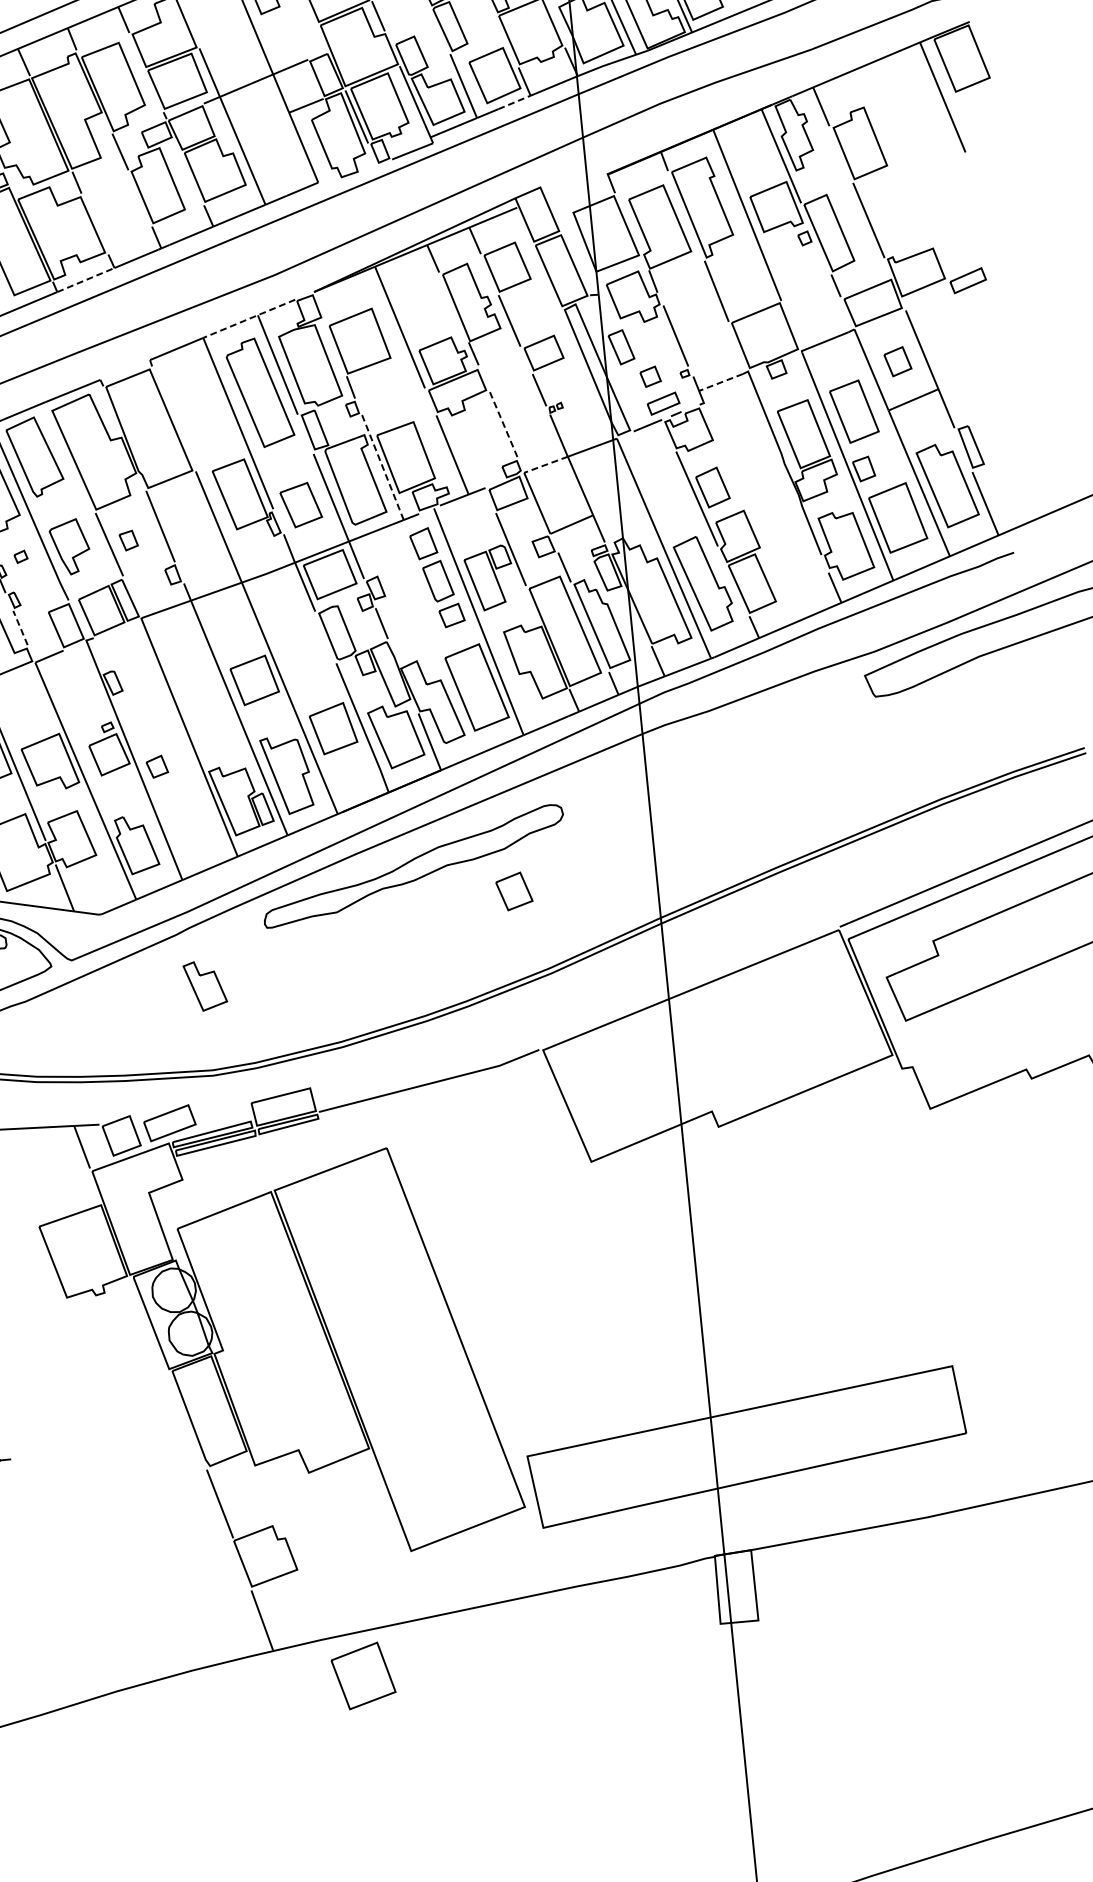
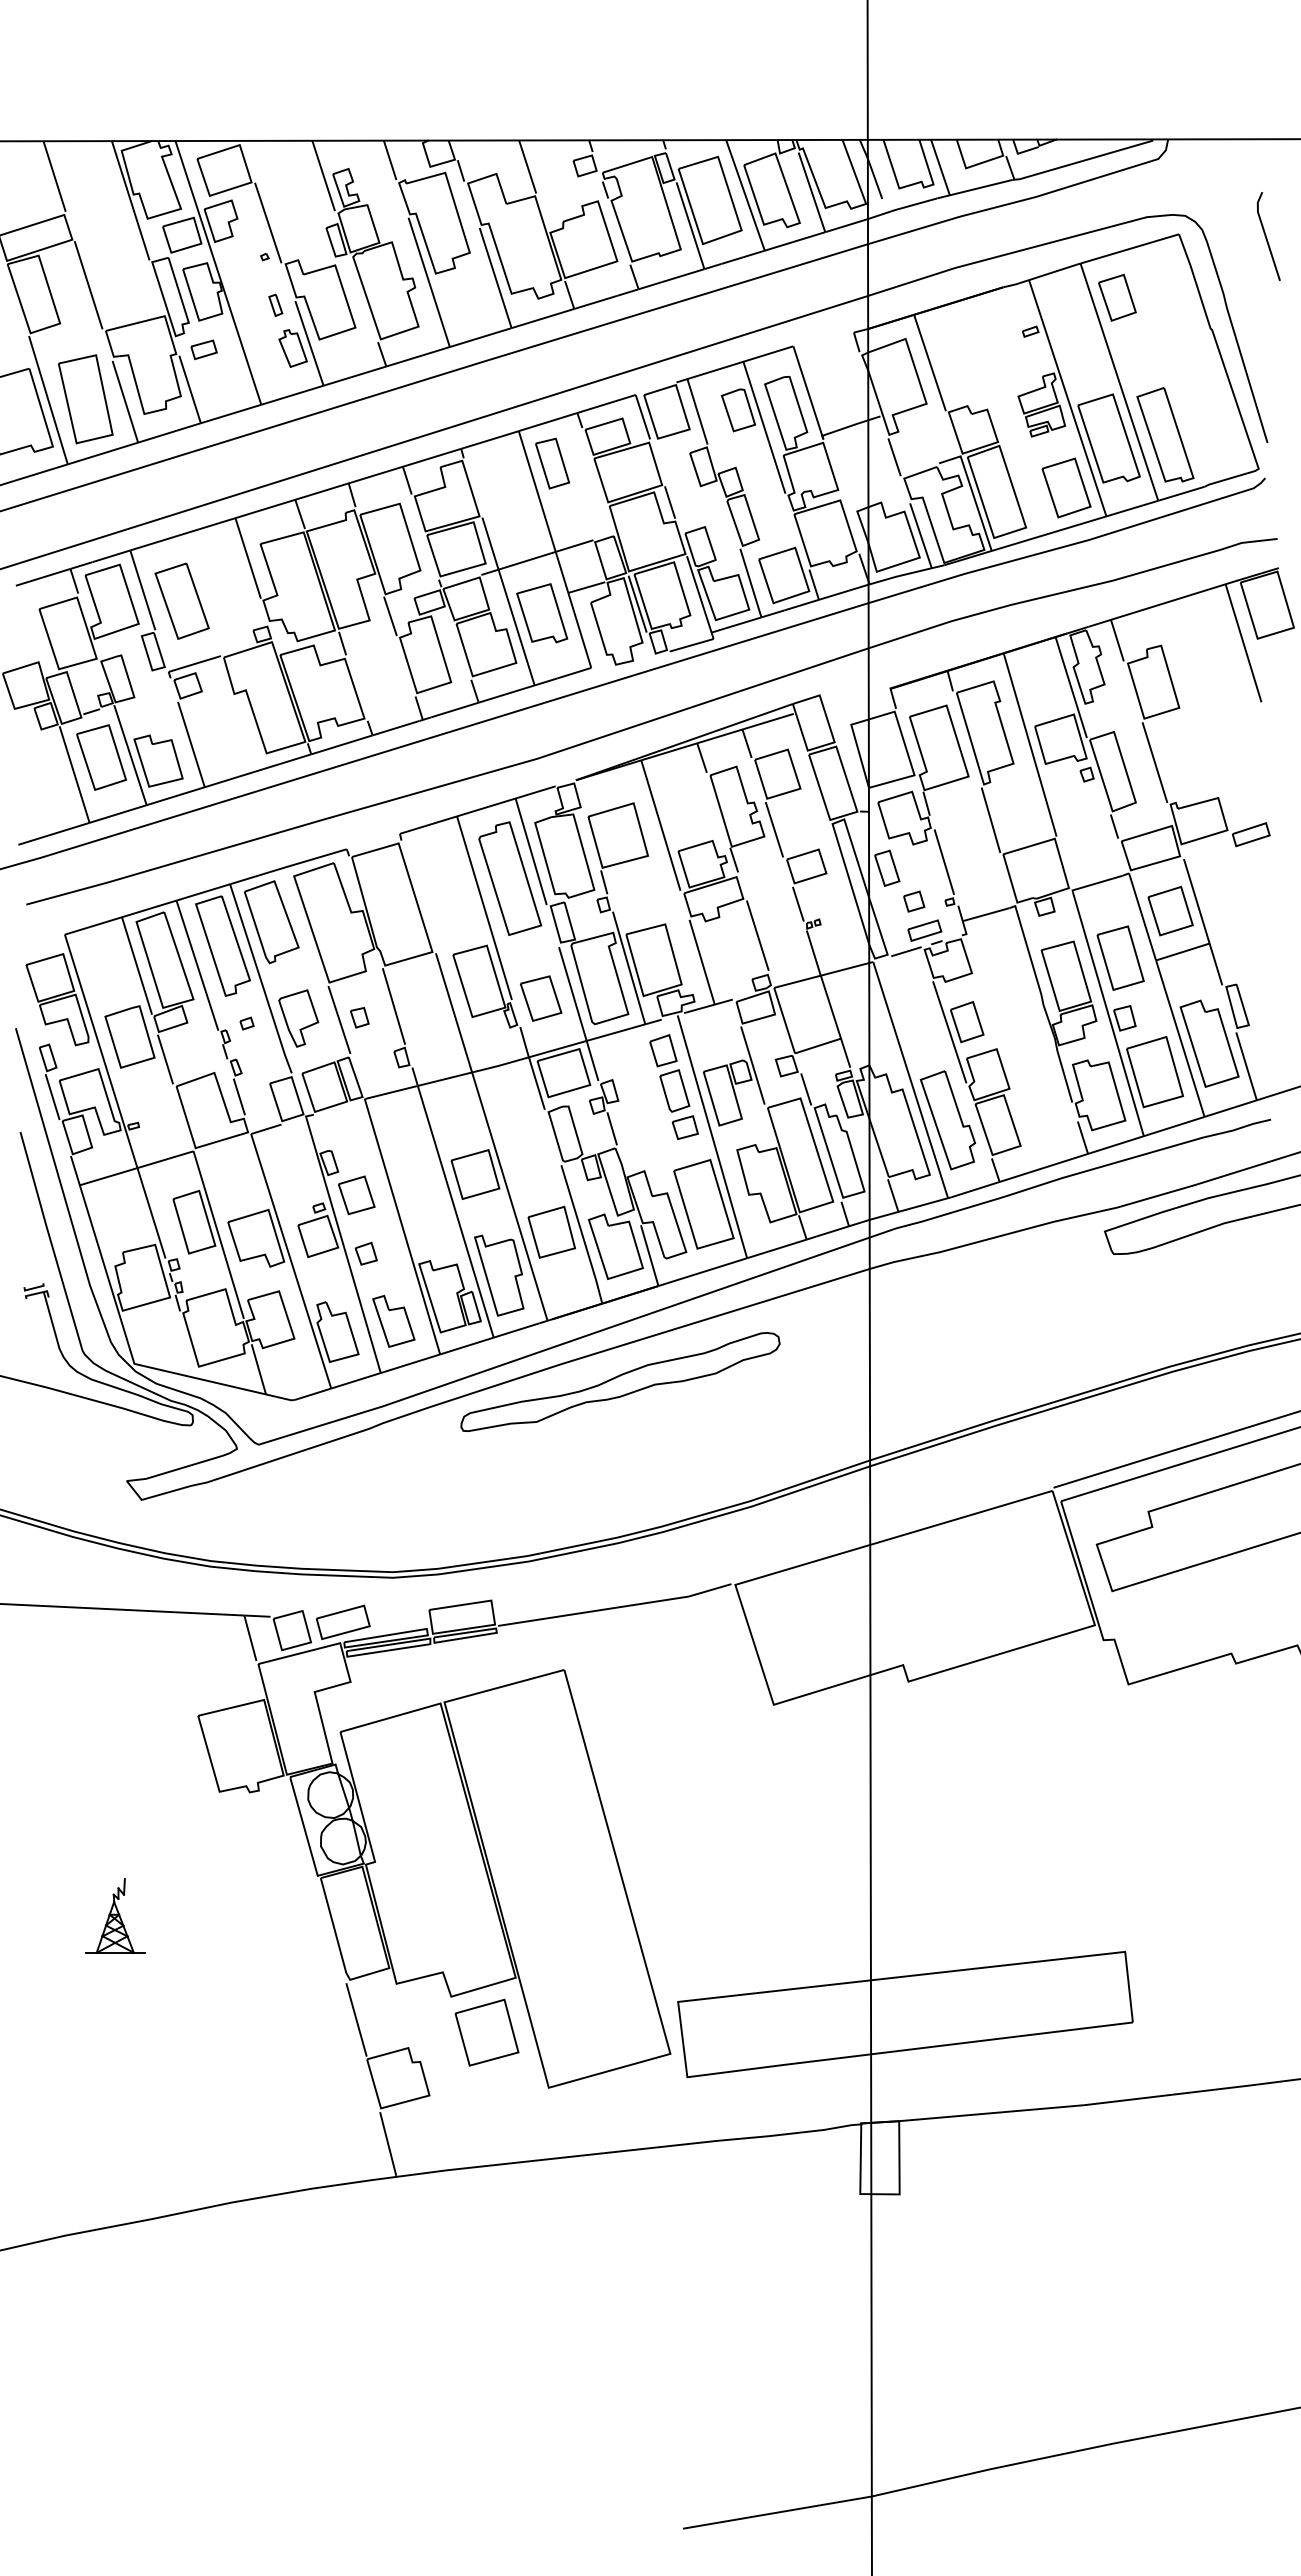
line: (515, 101) -> (802, 604), dashed -> solid
part: (266, 134) -> (542, 613), added
line: (86, 279) -> (342, 744), dashed -> solid
line: (249, 318) -> (506, 801), dashed -> solid
part: (897, 361) -> (1170, 910), size x1.67
line: (720, 382) -> (985, 914), dashed -> solid
line: (503, 424) -> (757, 935), dashed -> solid
line: (546, 464) -> (797, 981), dashed -> solid
line: (383, 467) -> (629, 968), dashed -> solid
line: (20, 627) -> (239, 1096), dashed -> solid
part: (514, 891) -> (356, 1195), moved
part: (205, 985) -> (393, 1320), moved
part: (363, 1675) -> (486, 2032), moved

